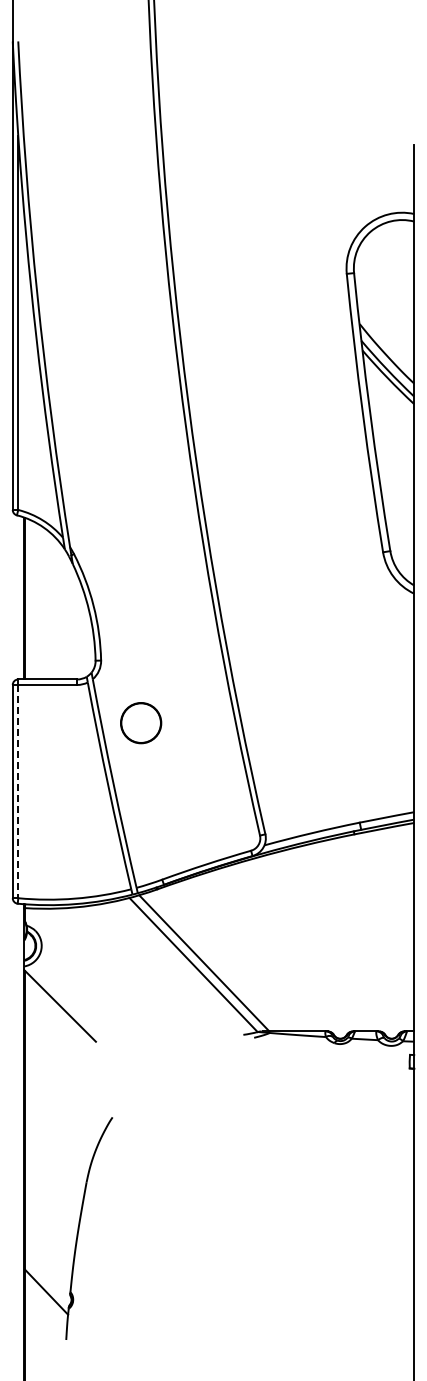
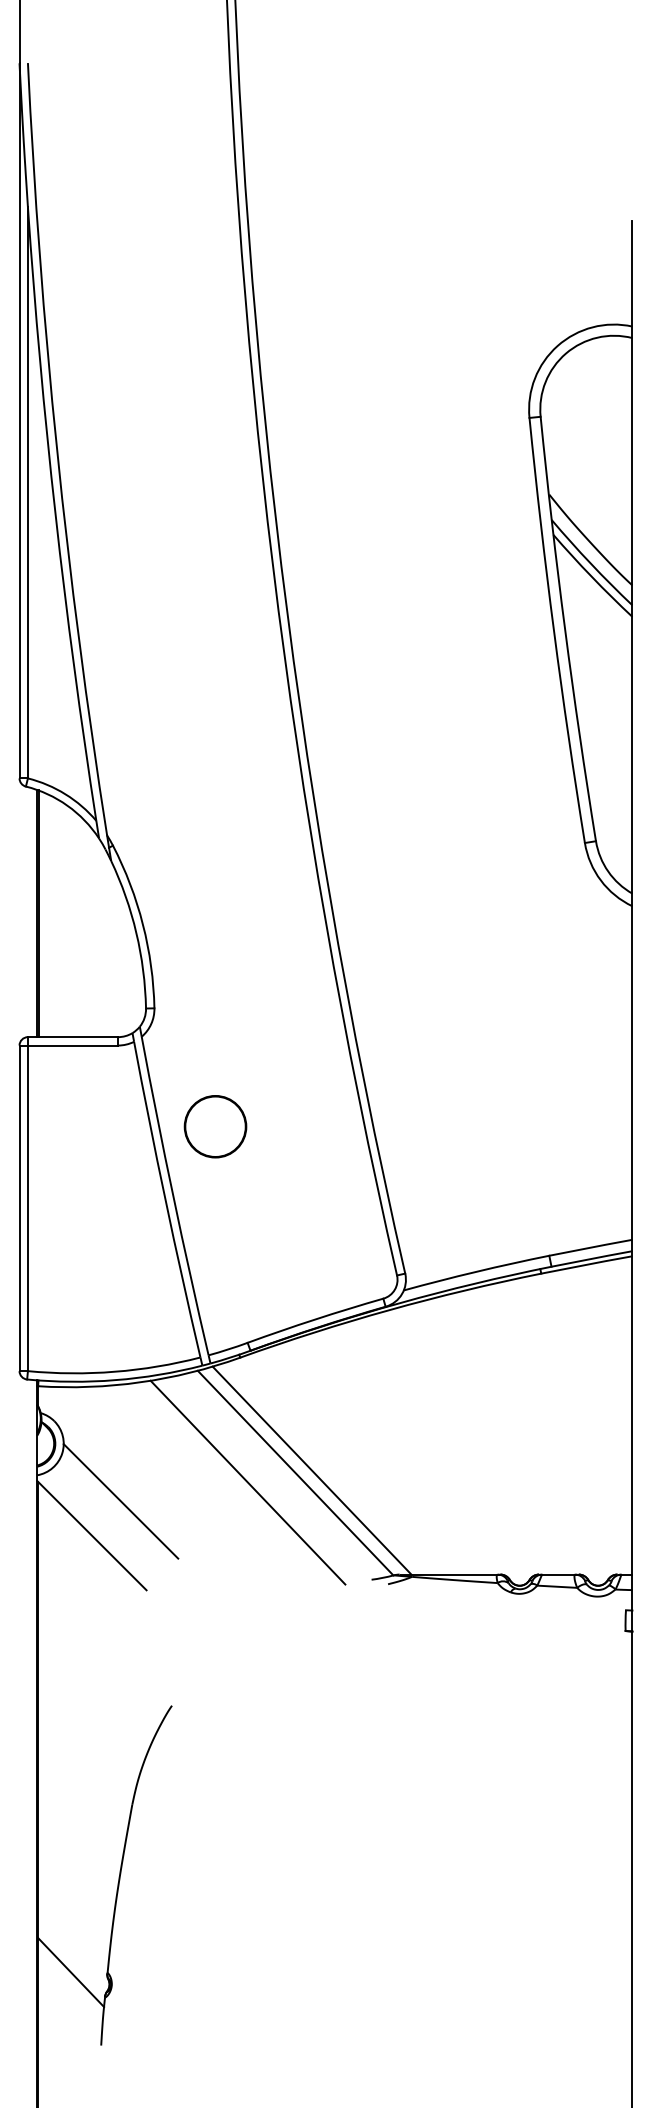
circle: (141, 723) -> (216, 1127), moved
line: (18, 791) -> (28, 1208), dashed -> solid
line: (162, 971) -> (248, 1483), added
line: (78, 983) -> (119, 1501), added

